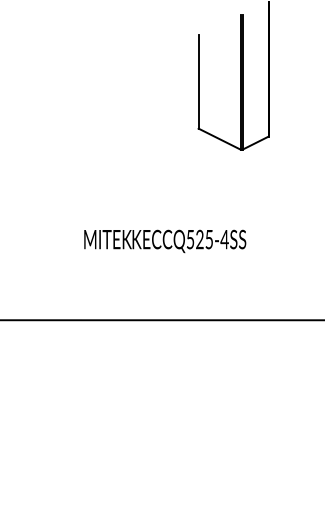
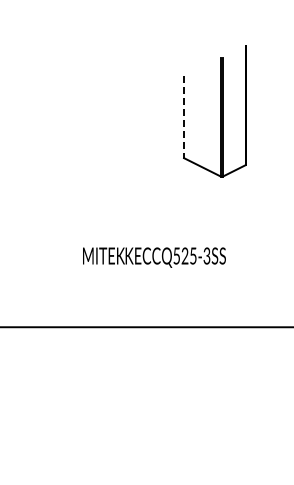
line: (199, 82) -> (184, 117), solid -> dashed
text: (224, 238) -> (206, 255), KECCQ525-4SS -> KECCQ525-3SS

